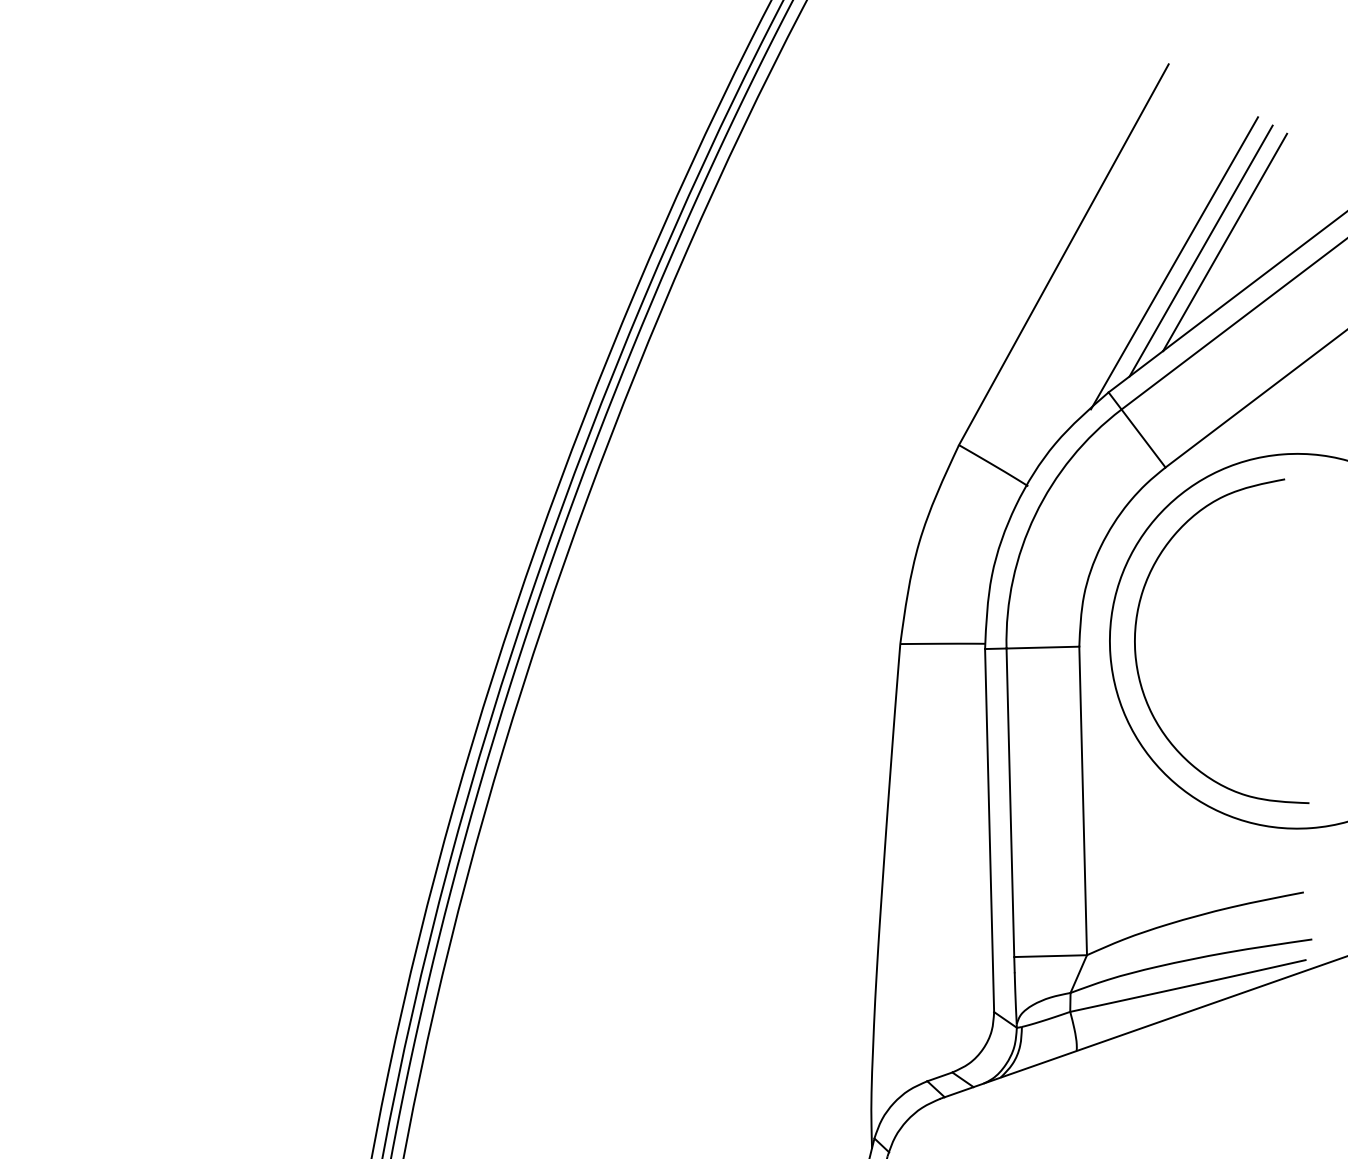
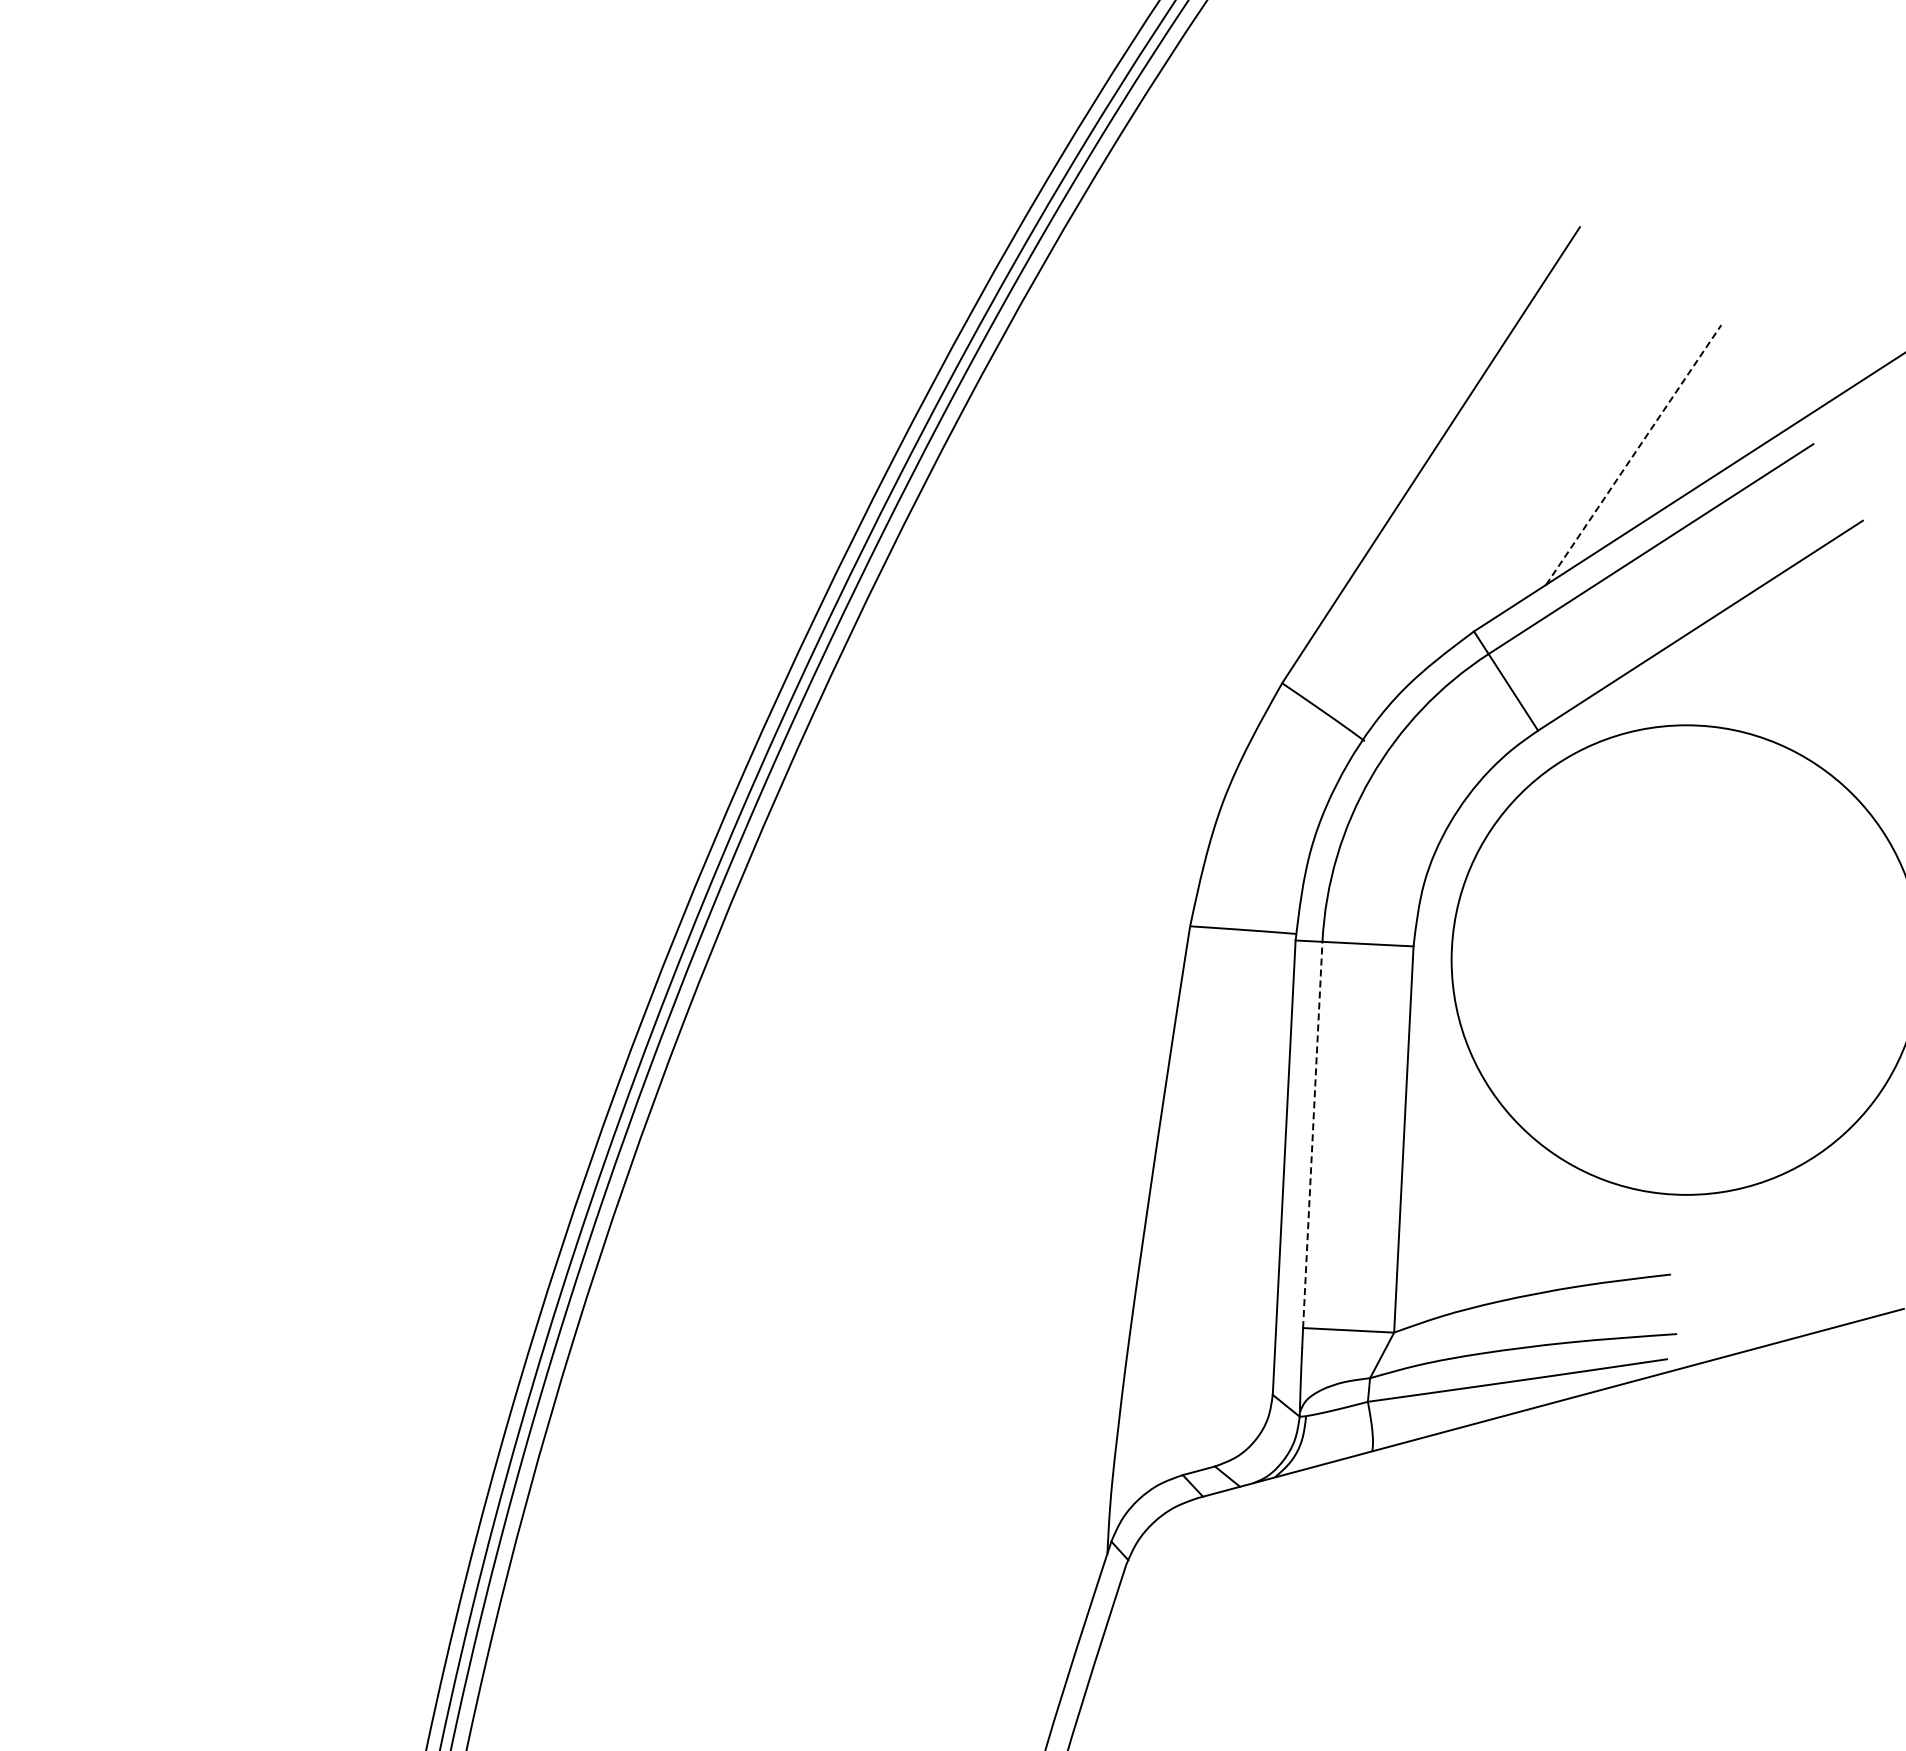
line: (1224, 242) -> (1633, 455), solid -> dashed
line: (1200, 251) -> (1602, 463), removed
line: (1174, 263) -> (1568, 476), removed
curve: (1136, 646) -> (1484, 951), removed
line: (1010, 802) -> (1312, 1134), solid -> dashed

